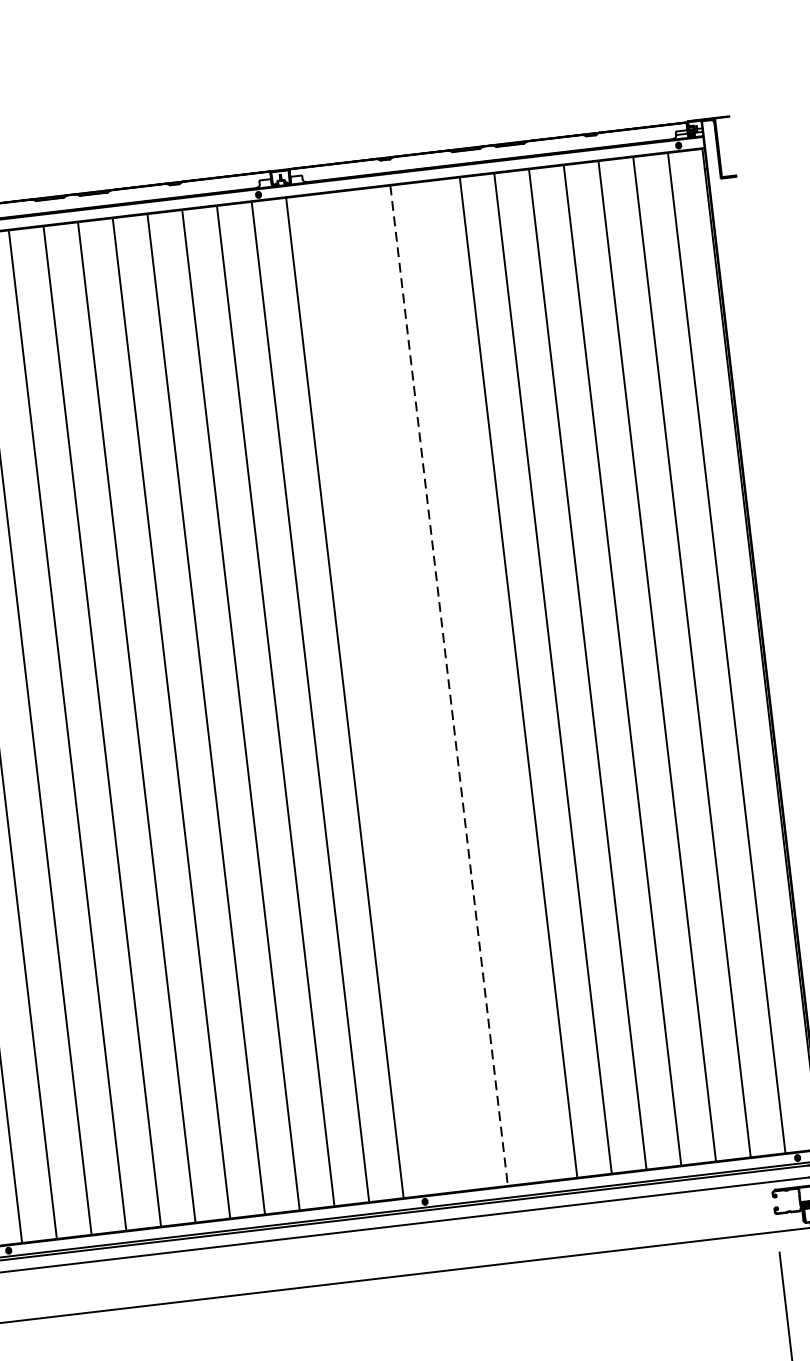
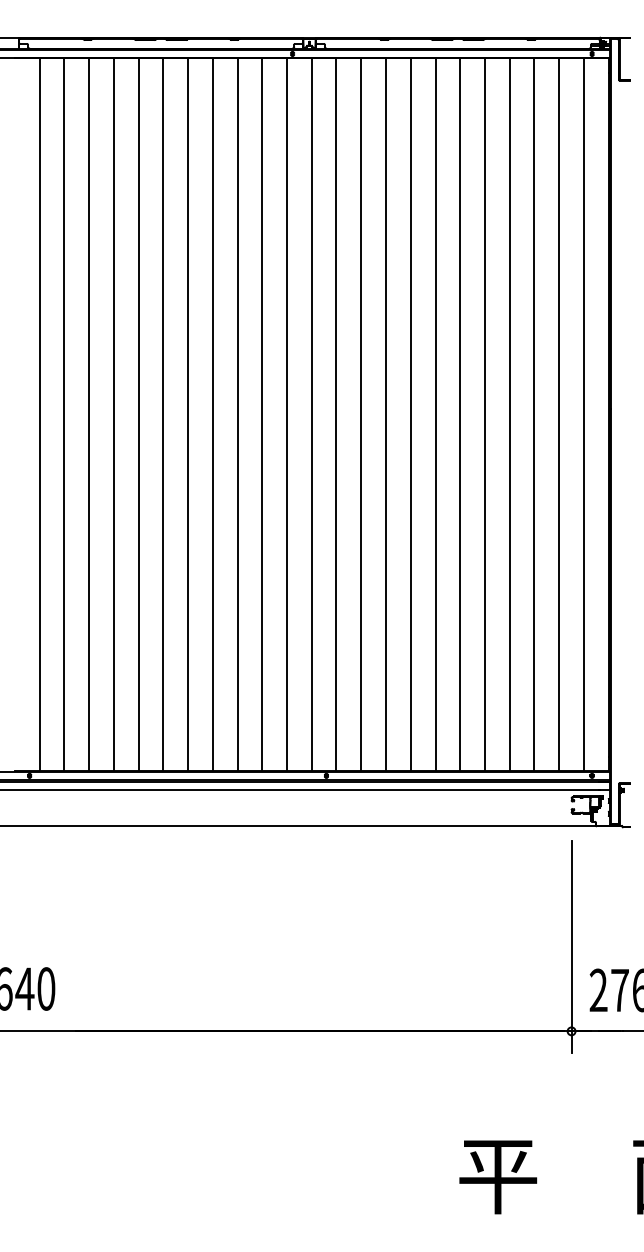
line: (483, 681) -> (410, 414), added
line: (449, 685) -> (386, 414), dashed -> solid
line: (414, 689) -> (361, 414), added
line: (379, 693) -> (336, 414), added

